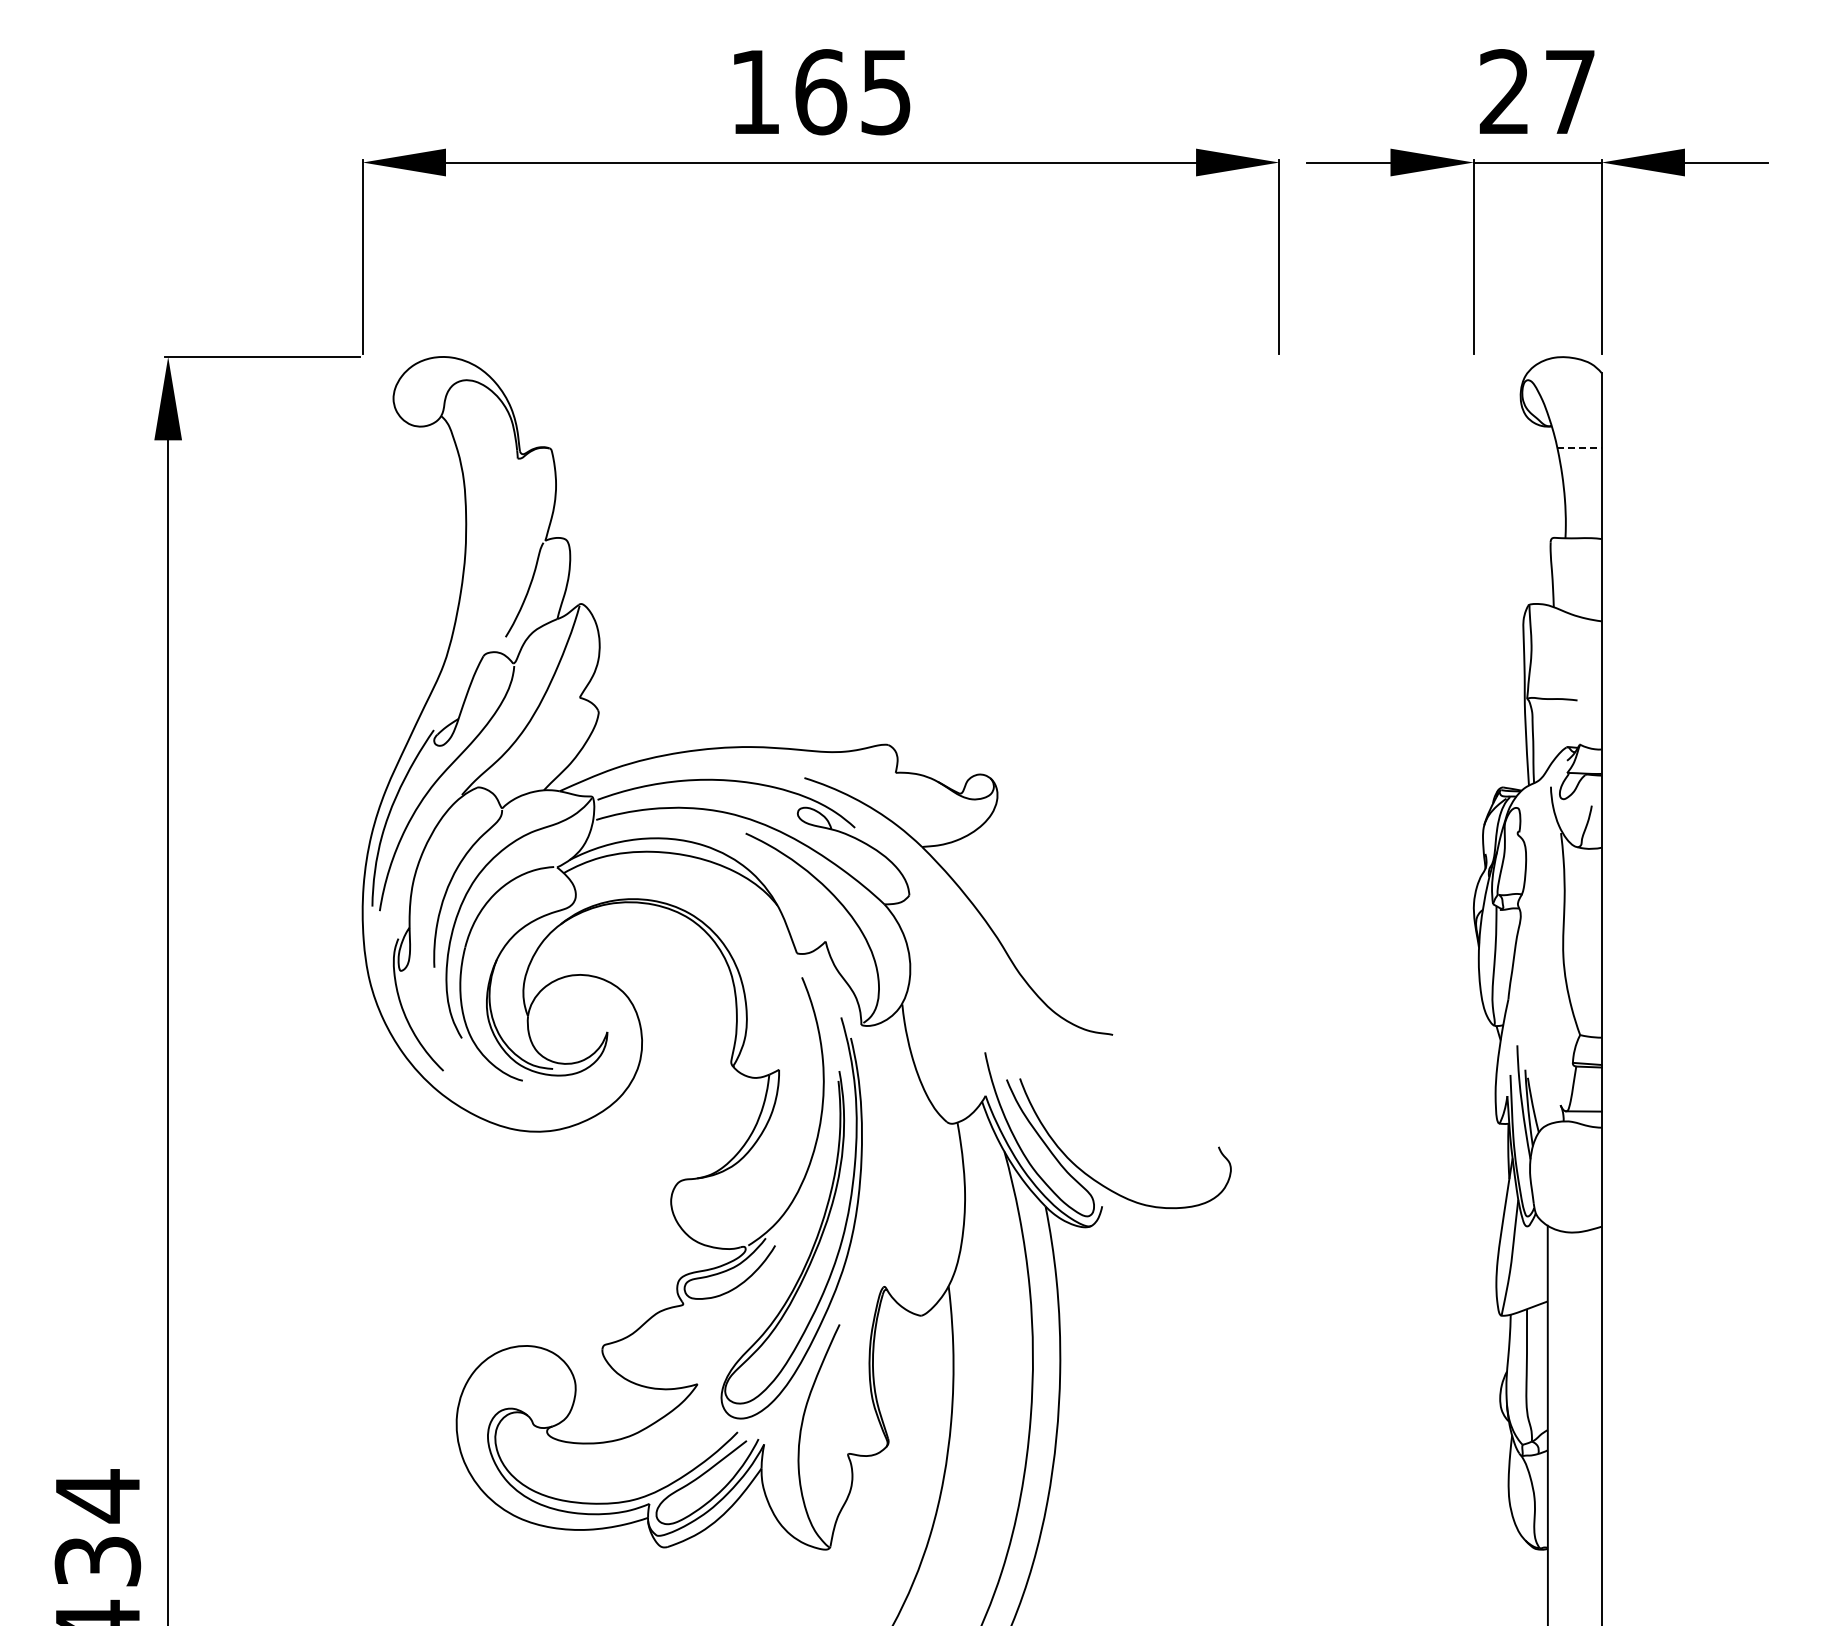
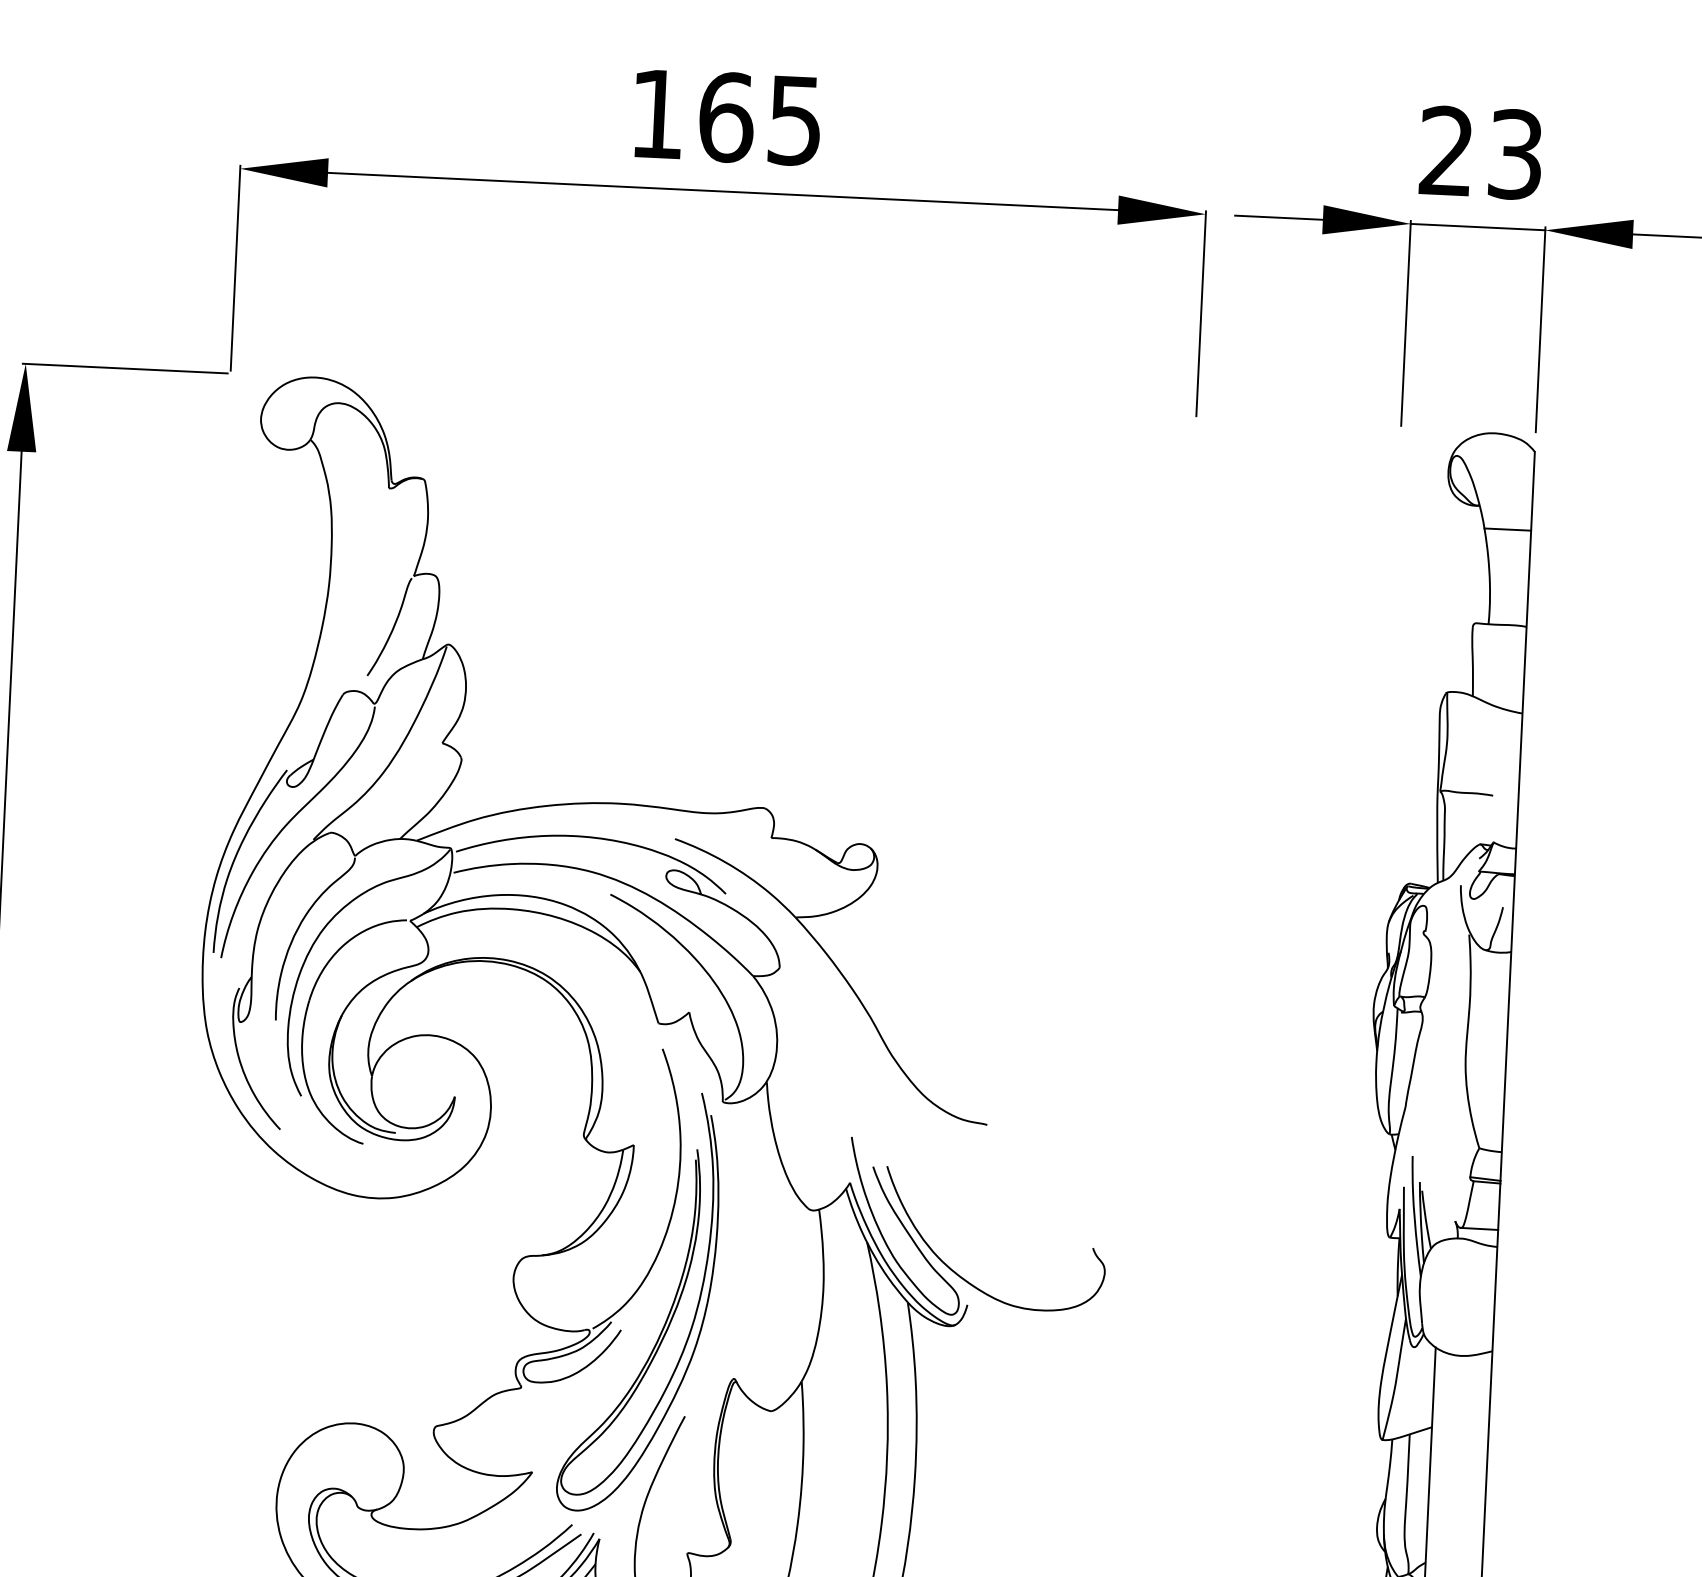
text: (1569, 92) -> (1514, 154), 27 -> 23
line: (1579, 447) -> (1507, 529), dashed -> solid

